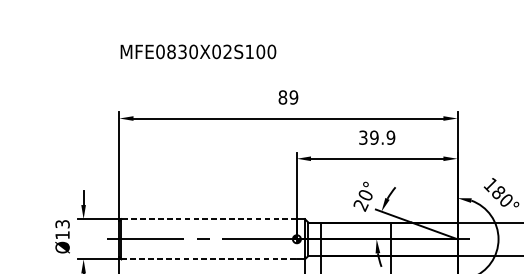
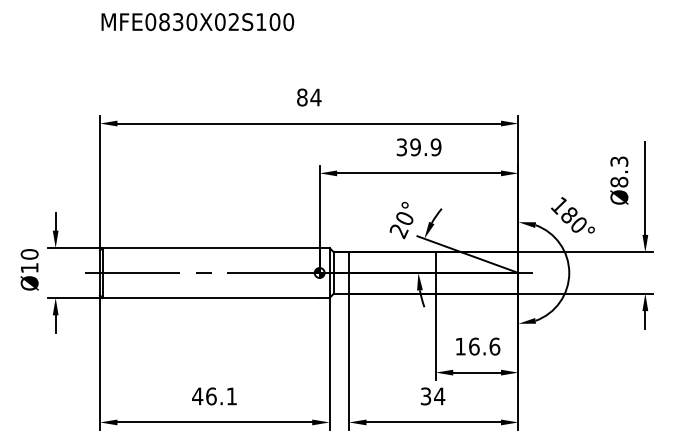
text: (198, 52) -> (197, 22), moved
text: (293, 97) -> (315, 97), 89 -> 84
line: (209, 219) -> (211, 248), dashed -> solid
text: (62, 224) -> (29, 254), Ø13 -> Ø10
line: (209, 259) -> (211, 297), dashed -> solid

